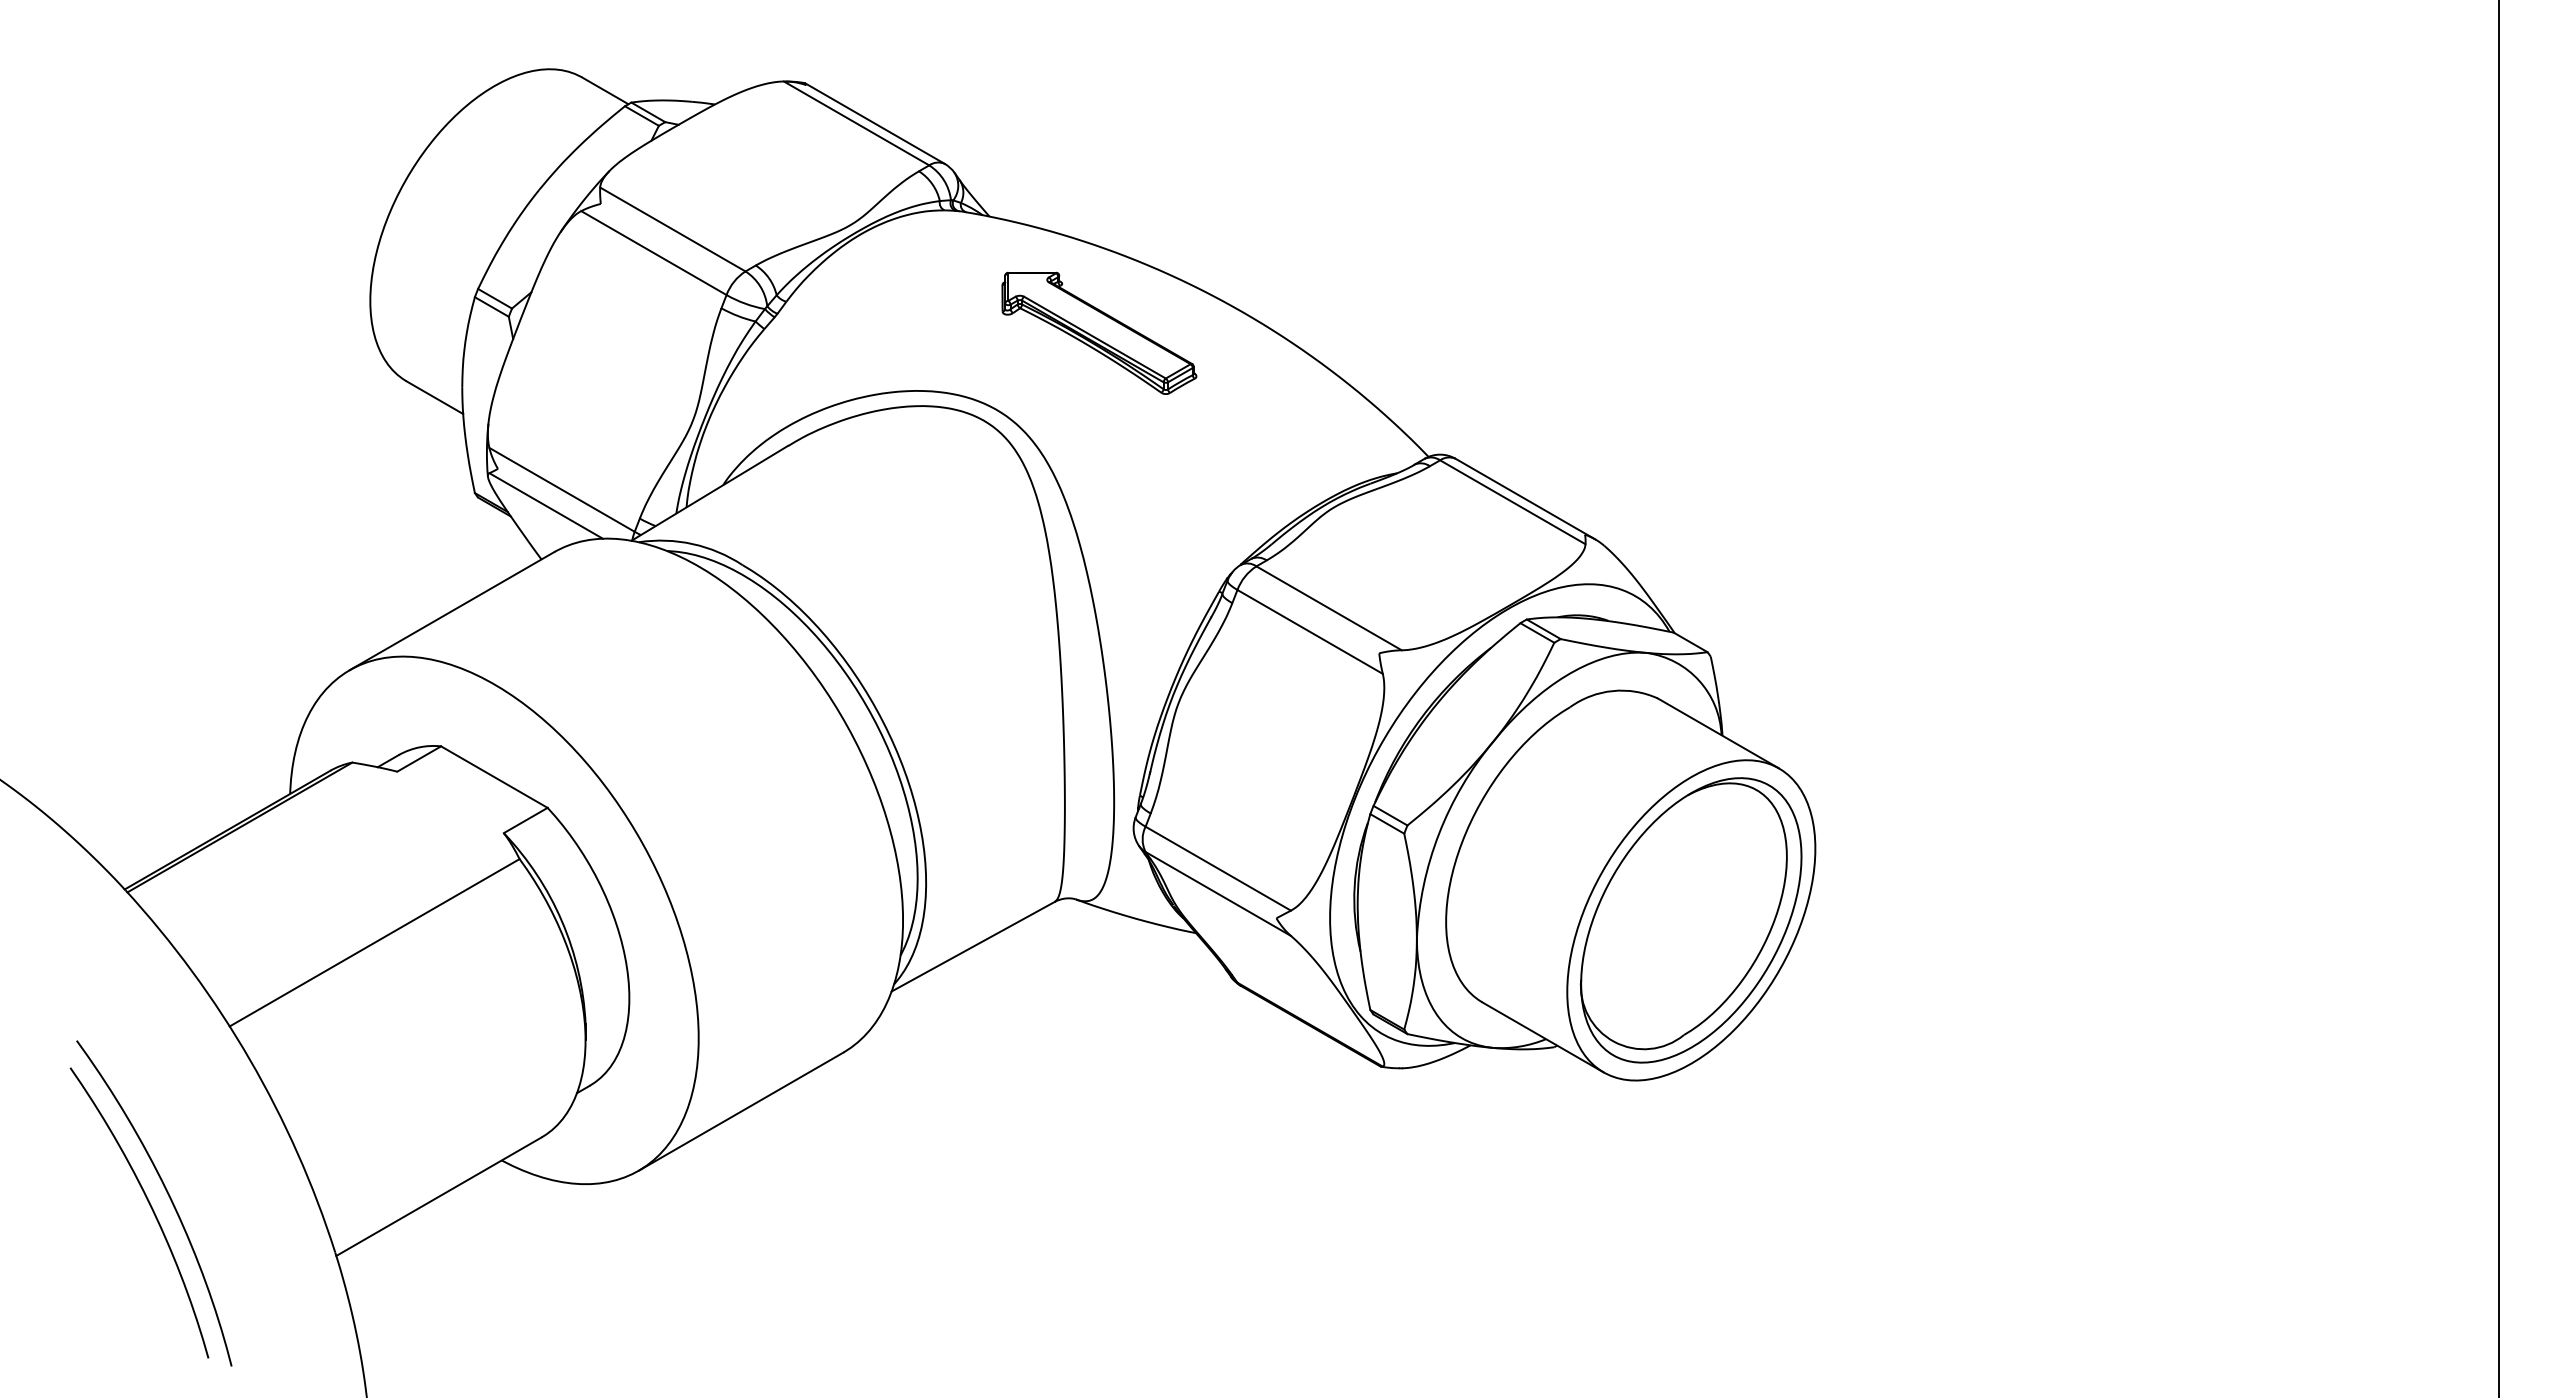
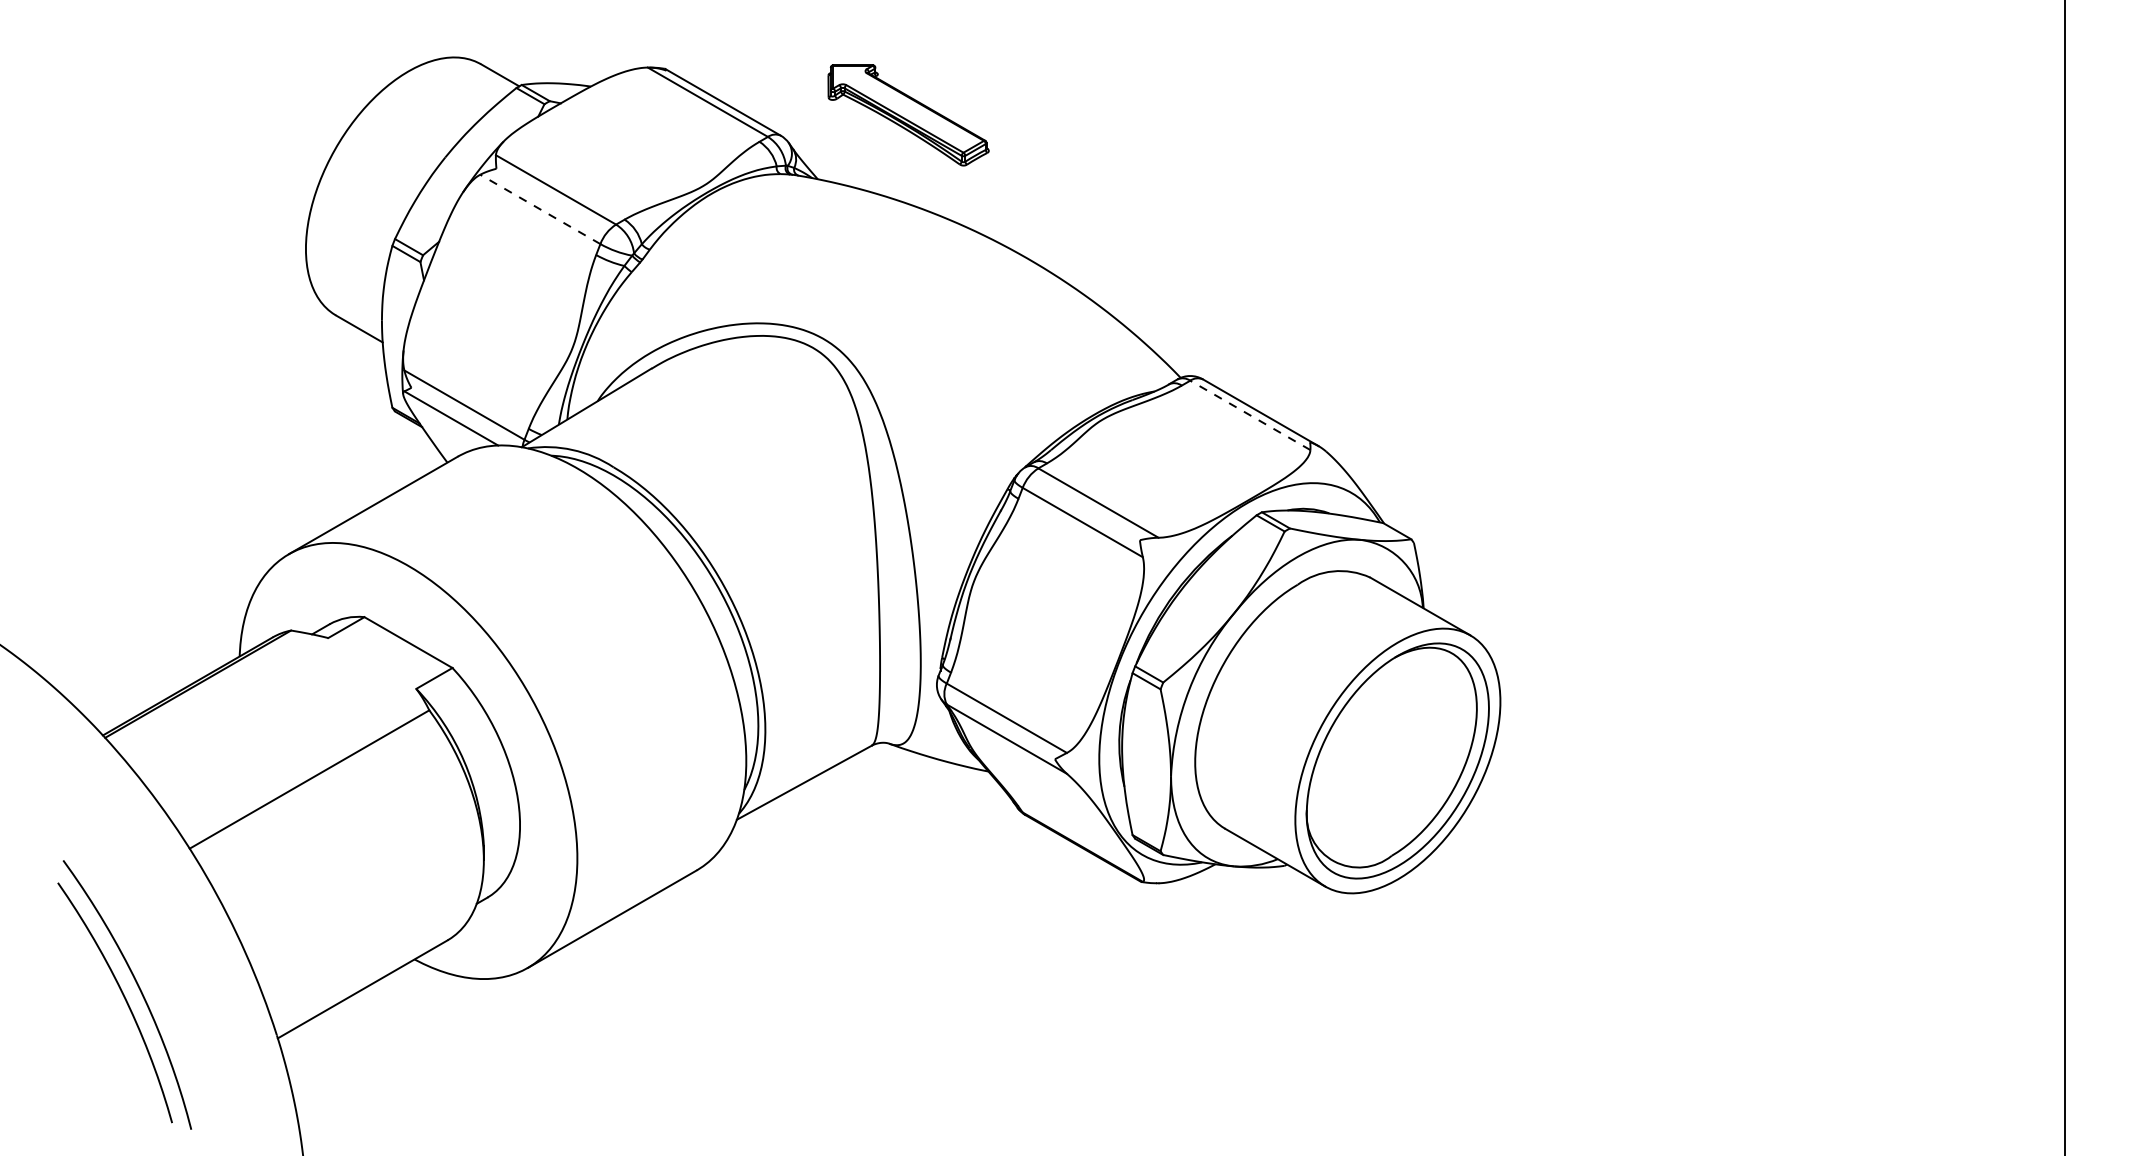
line: (653, 253) -> (540, 209), solid -> dashed
part: (1099, 332) -> (908, 114), moved
line: (1512, 502) -> (1250, 415), solid -> dashed

